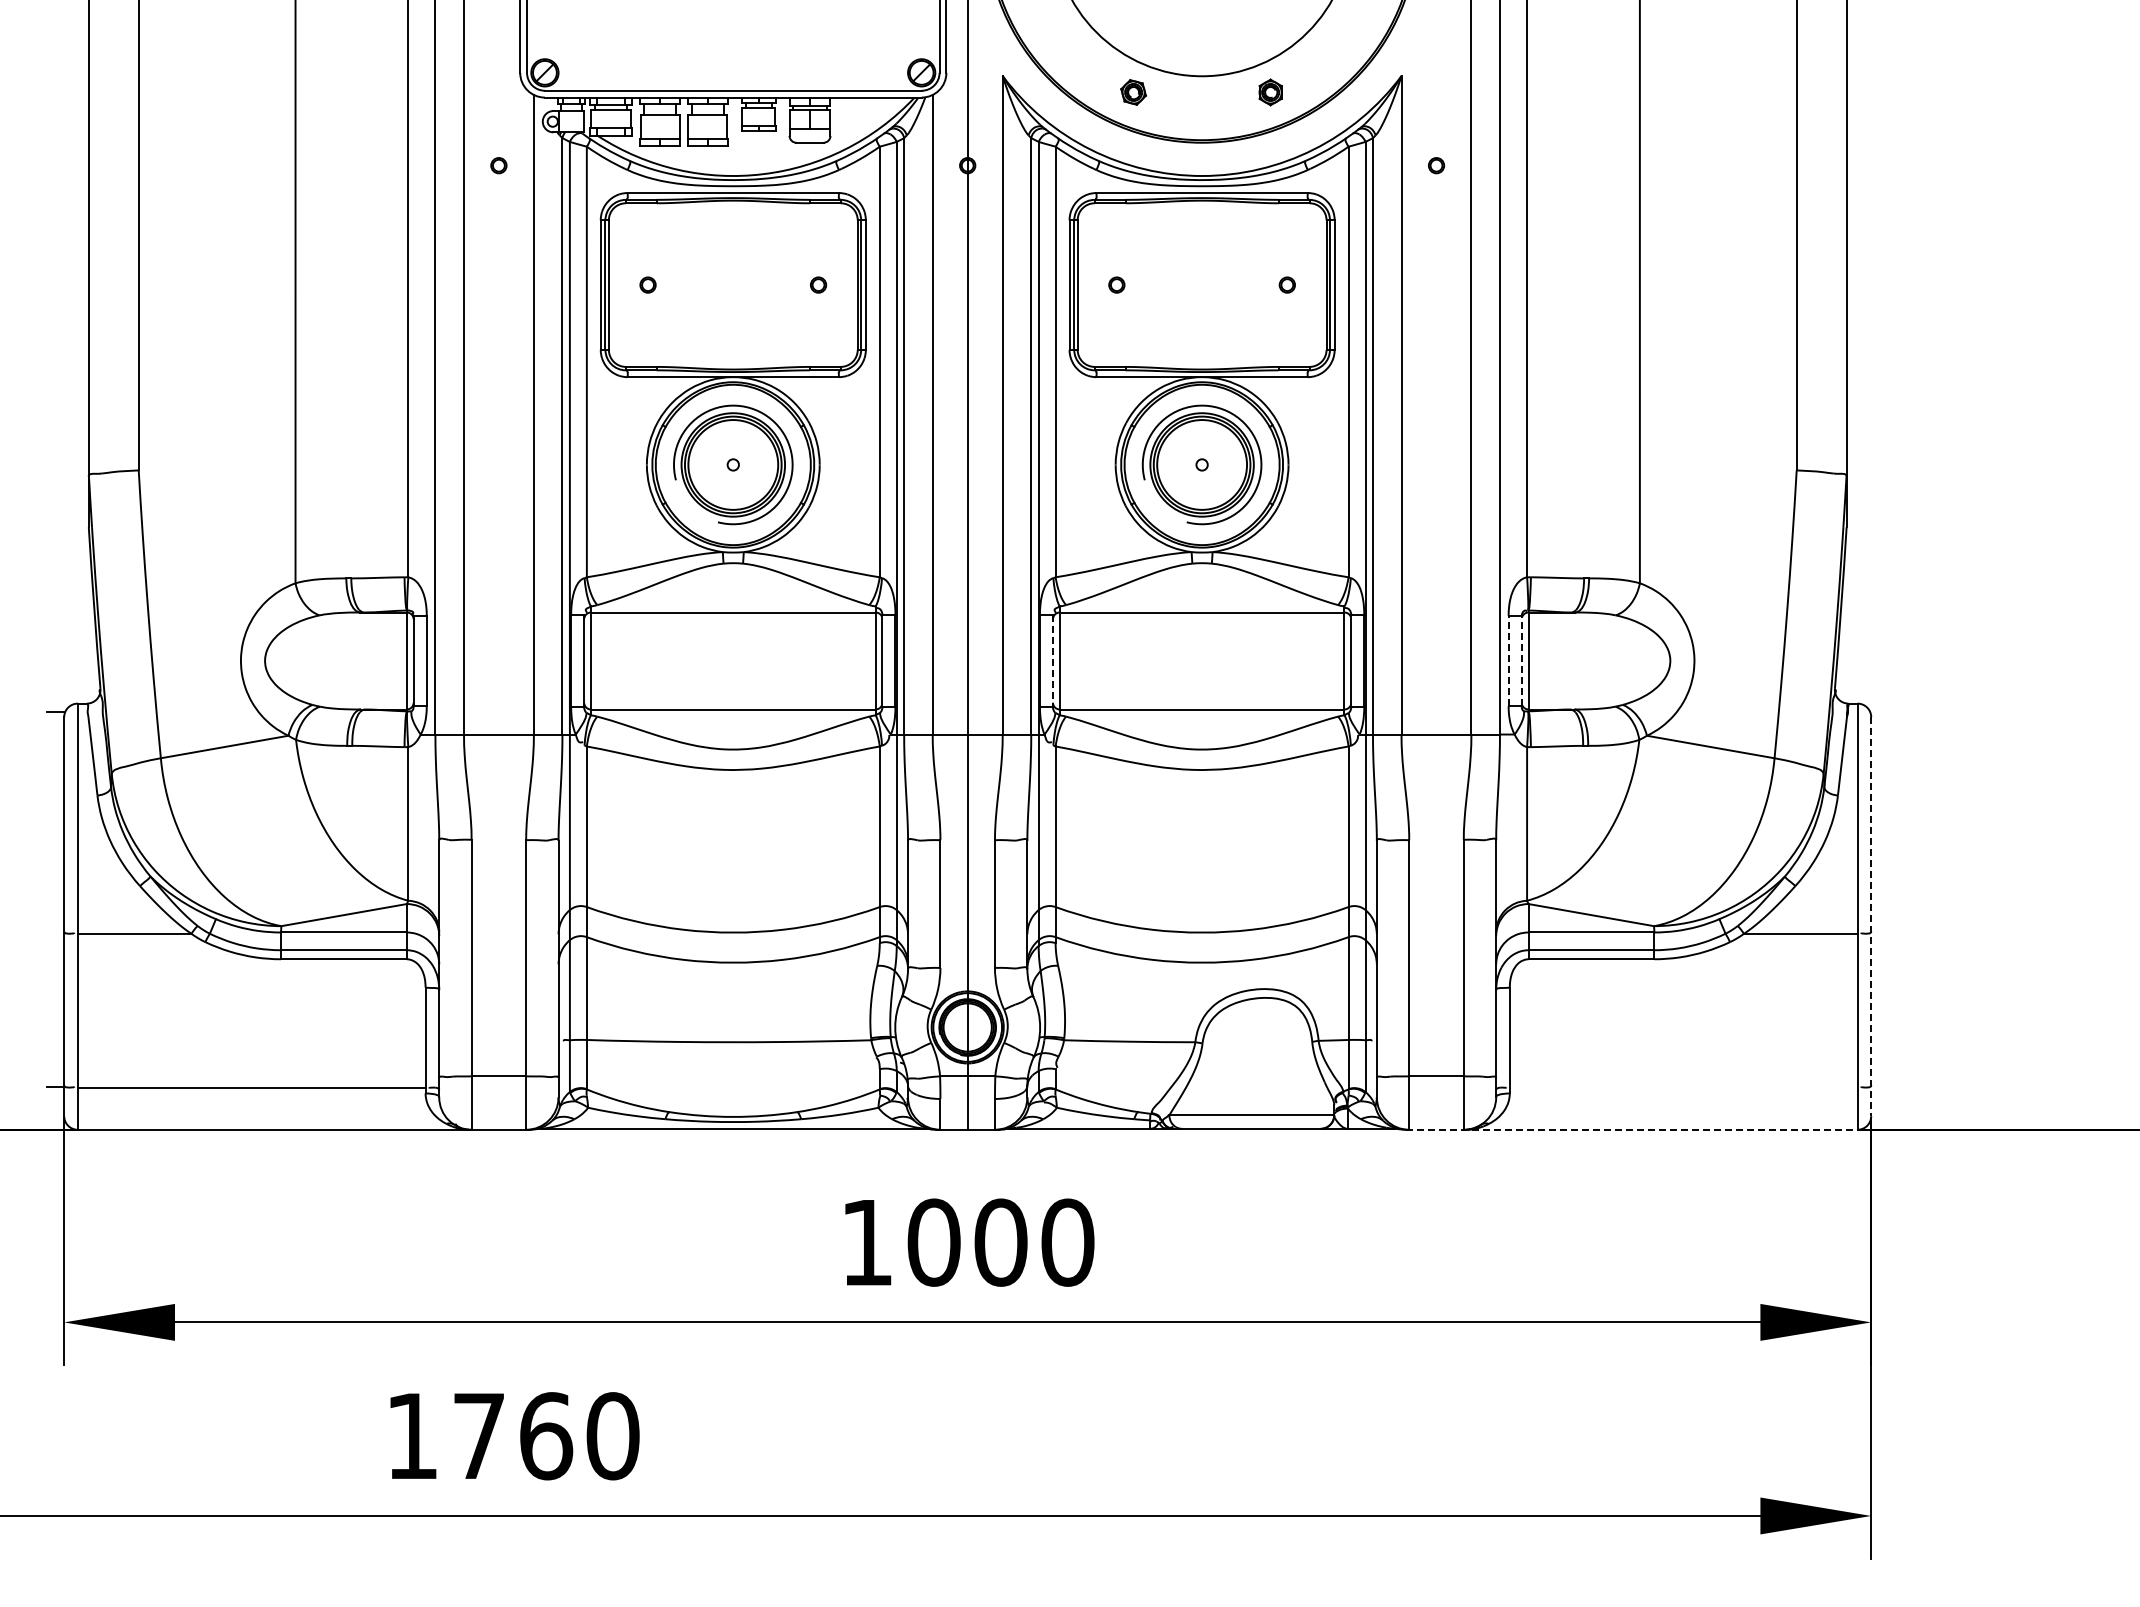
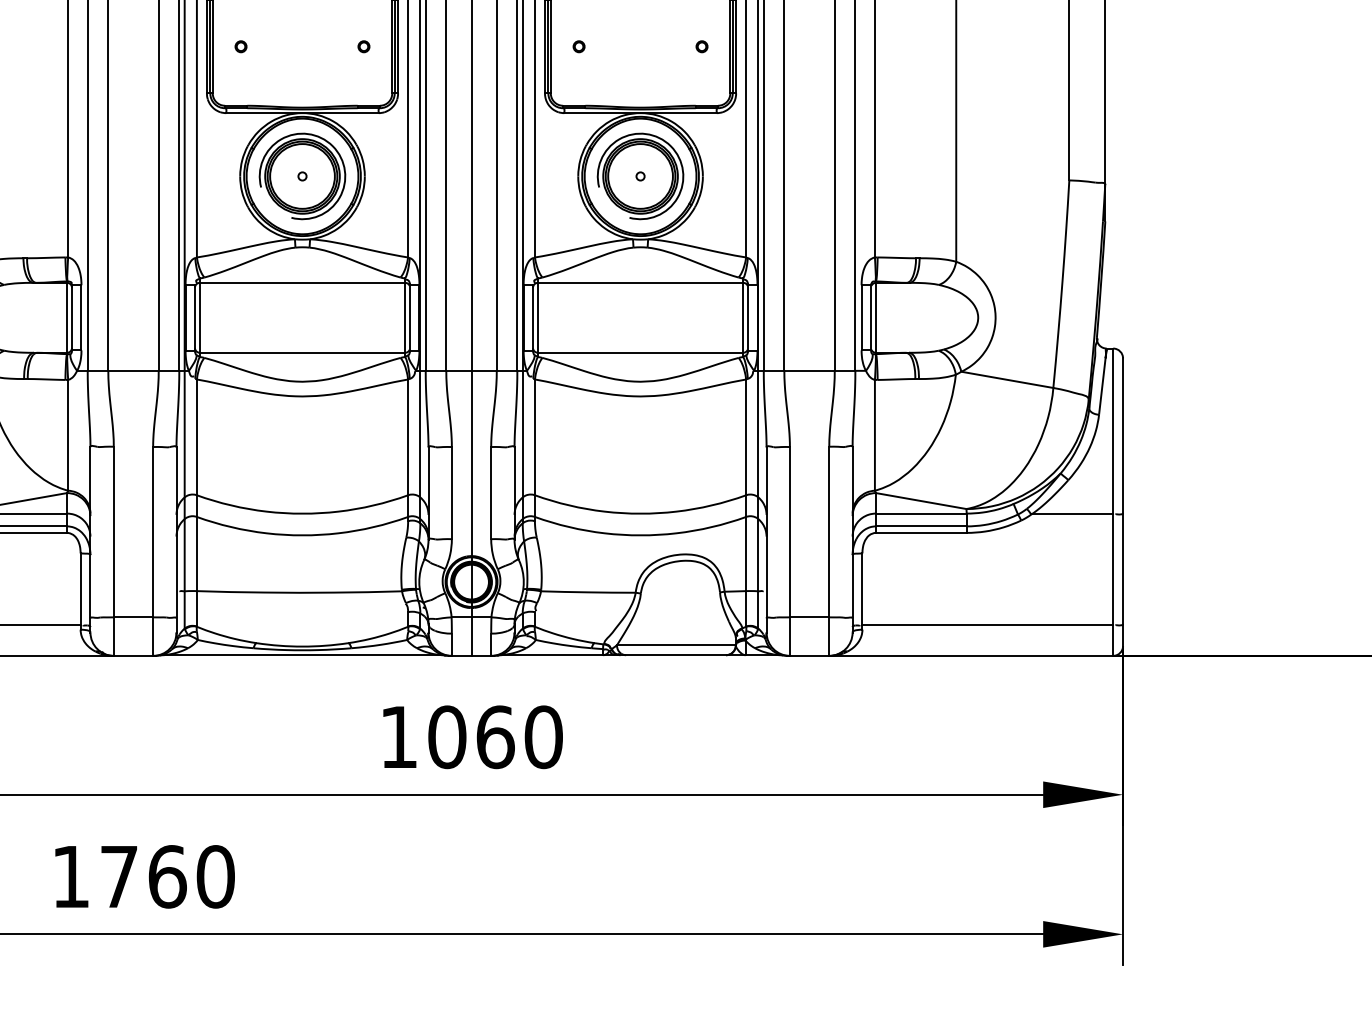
line: (1052, 660) -> (532, 317), dashed -> solid
line: (1508, 660) -> (861, 317), dashed -> solid
line: (1521, 660) -> (870, 317), dashed -> solid
line: (1871, 917) -> (1123, 502), dashed -> solid
line: (1683, 1087) -> (987, 625), added
line: (1631, 1129) -> (950, 655), dashed -> solid
text: (1000, 1242) -> (495, 737), 1000 -> 1060

